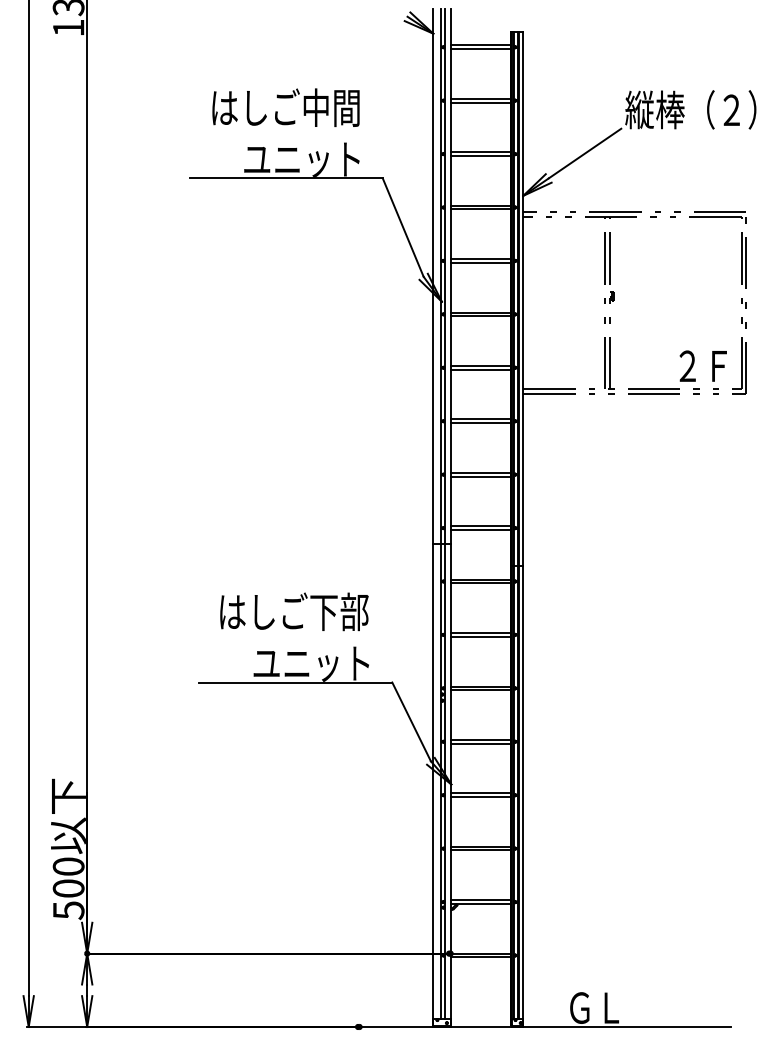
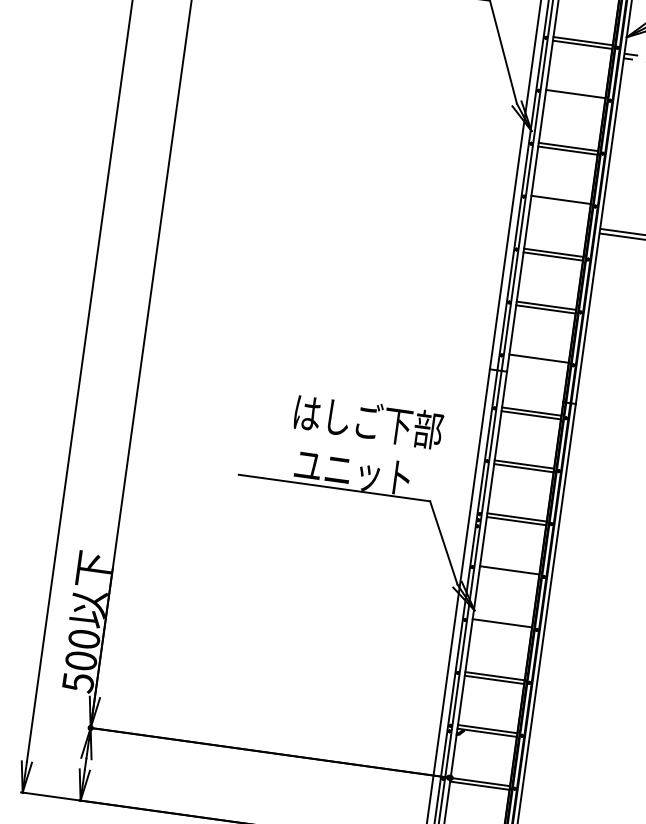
line: (480, 262) -> (575, 97), removed
line: (480, 369) -> (560, 203), removed
line: (480, 529) -> (538, 361), removed
text: (294, 611) -> (368, 421), moved
line: (480, 743) -> (509, 573), removed
line: (480, 797) -> (501, 627), removed

